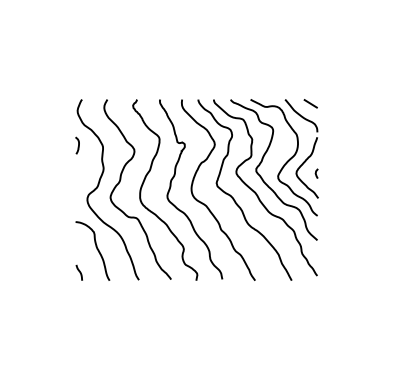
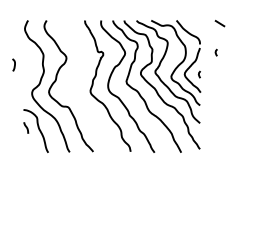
line: (310, 103) -> (219, 23), moved
curve: (339, 143) -> (216, 52), added
curve: (78, 145) -> (14, 65), moved
curve: (145, 180) -> (74, 79), removed
line: (78, 271) -> (25, 127), moved

